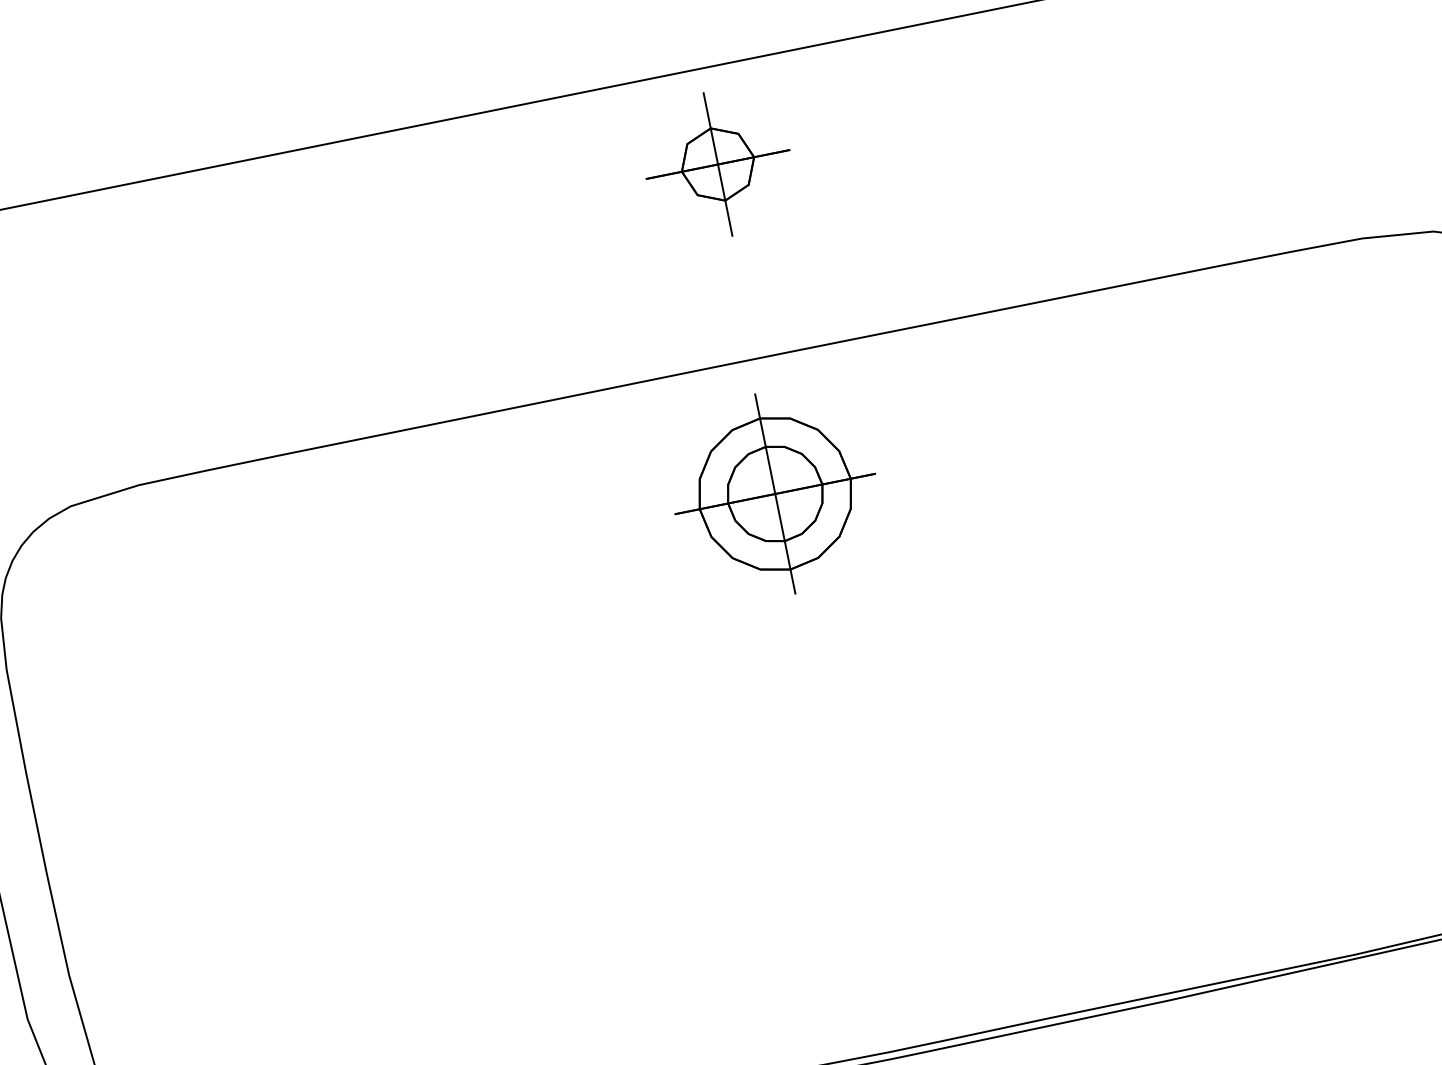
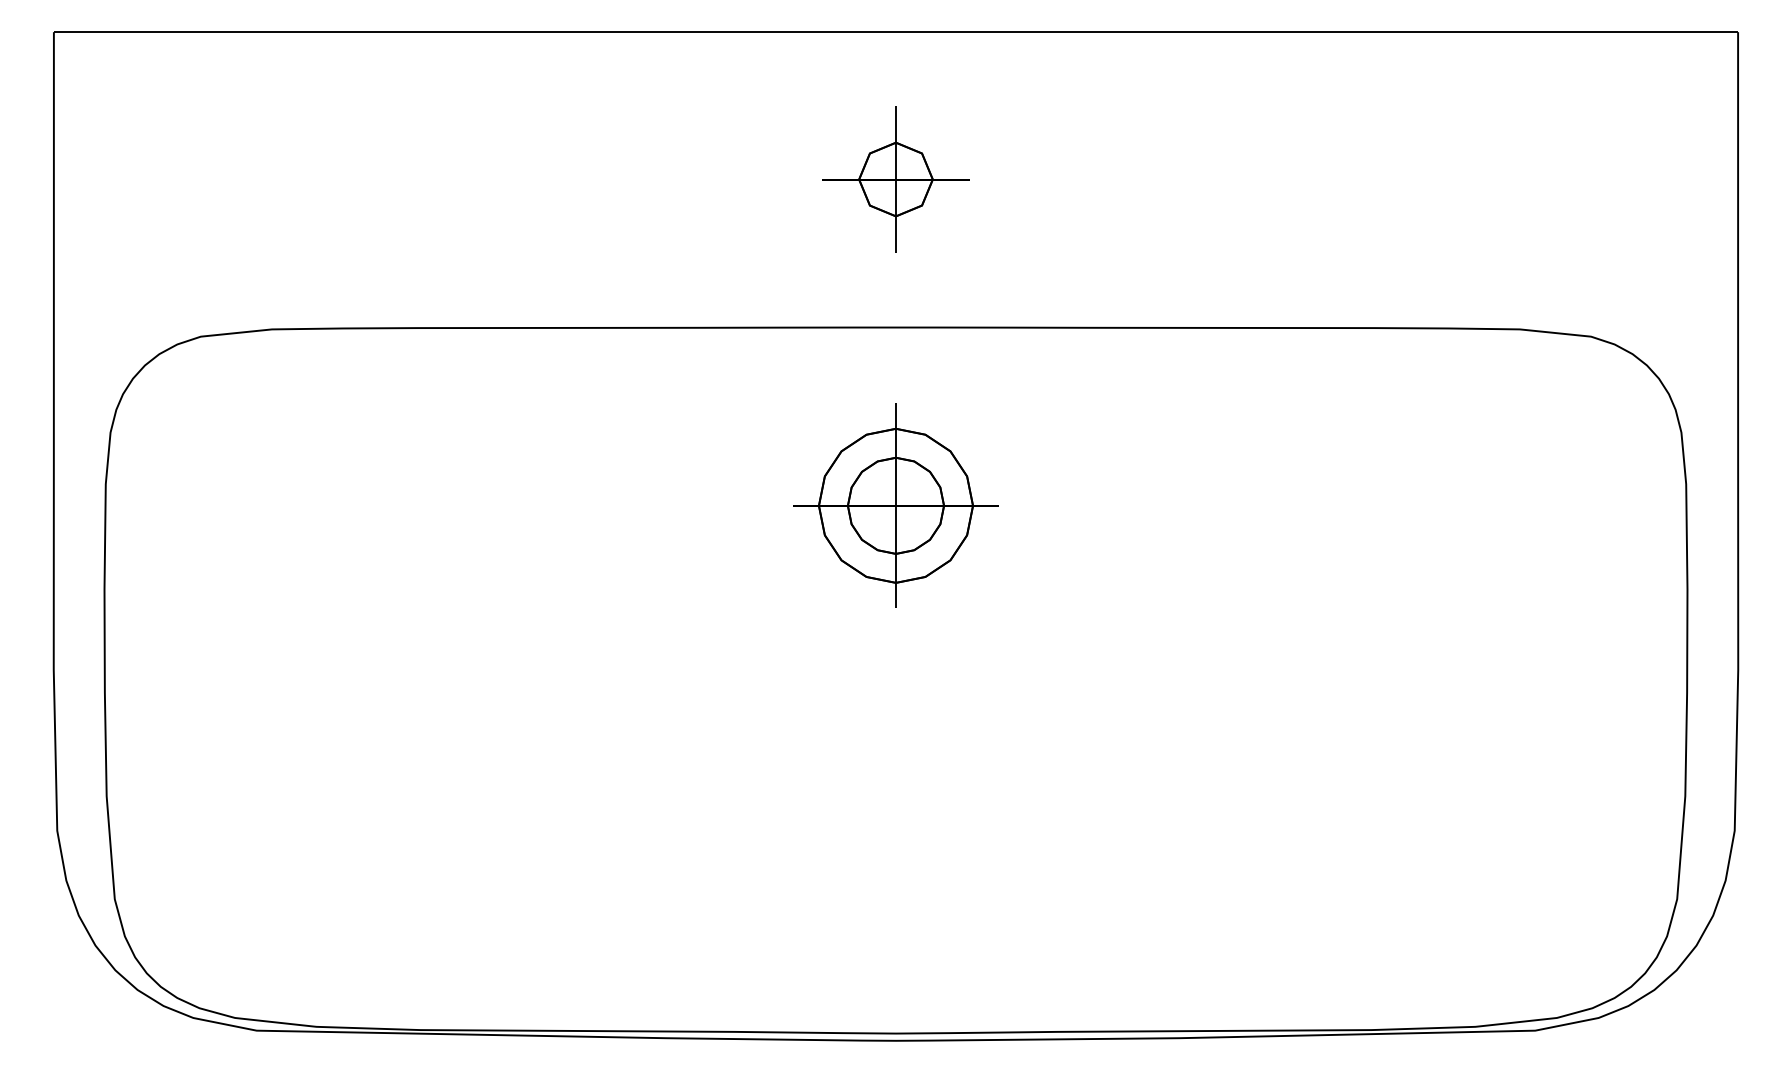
part: (717, 164) -> (895, 179), moved
part: (774, 493) -> (895, 505), moved

